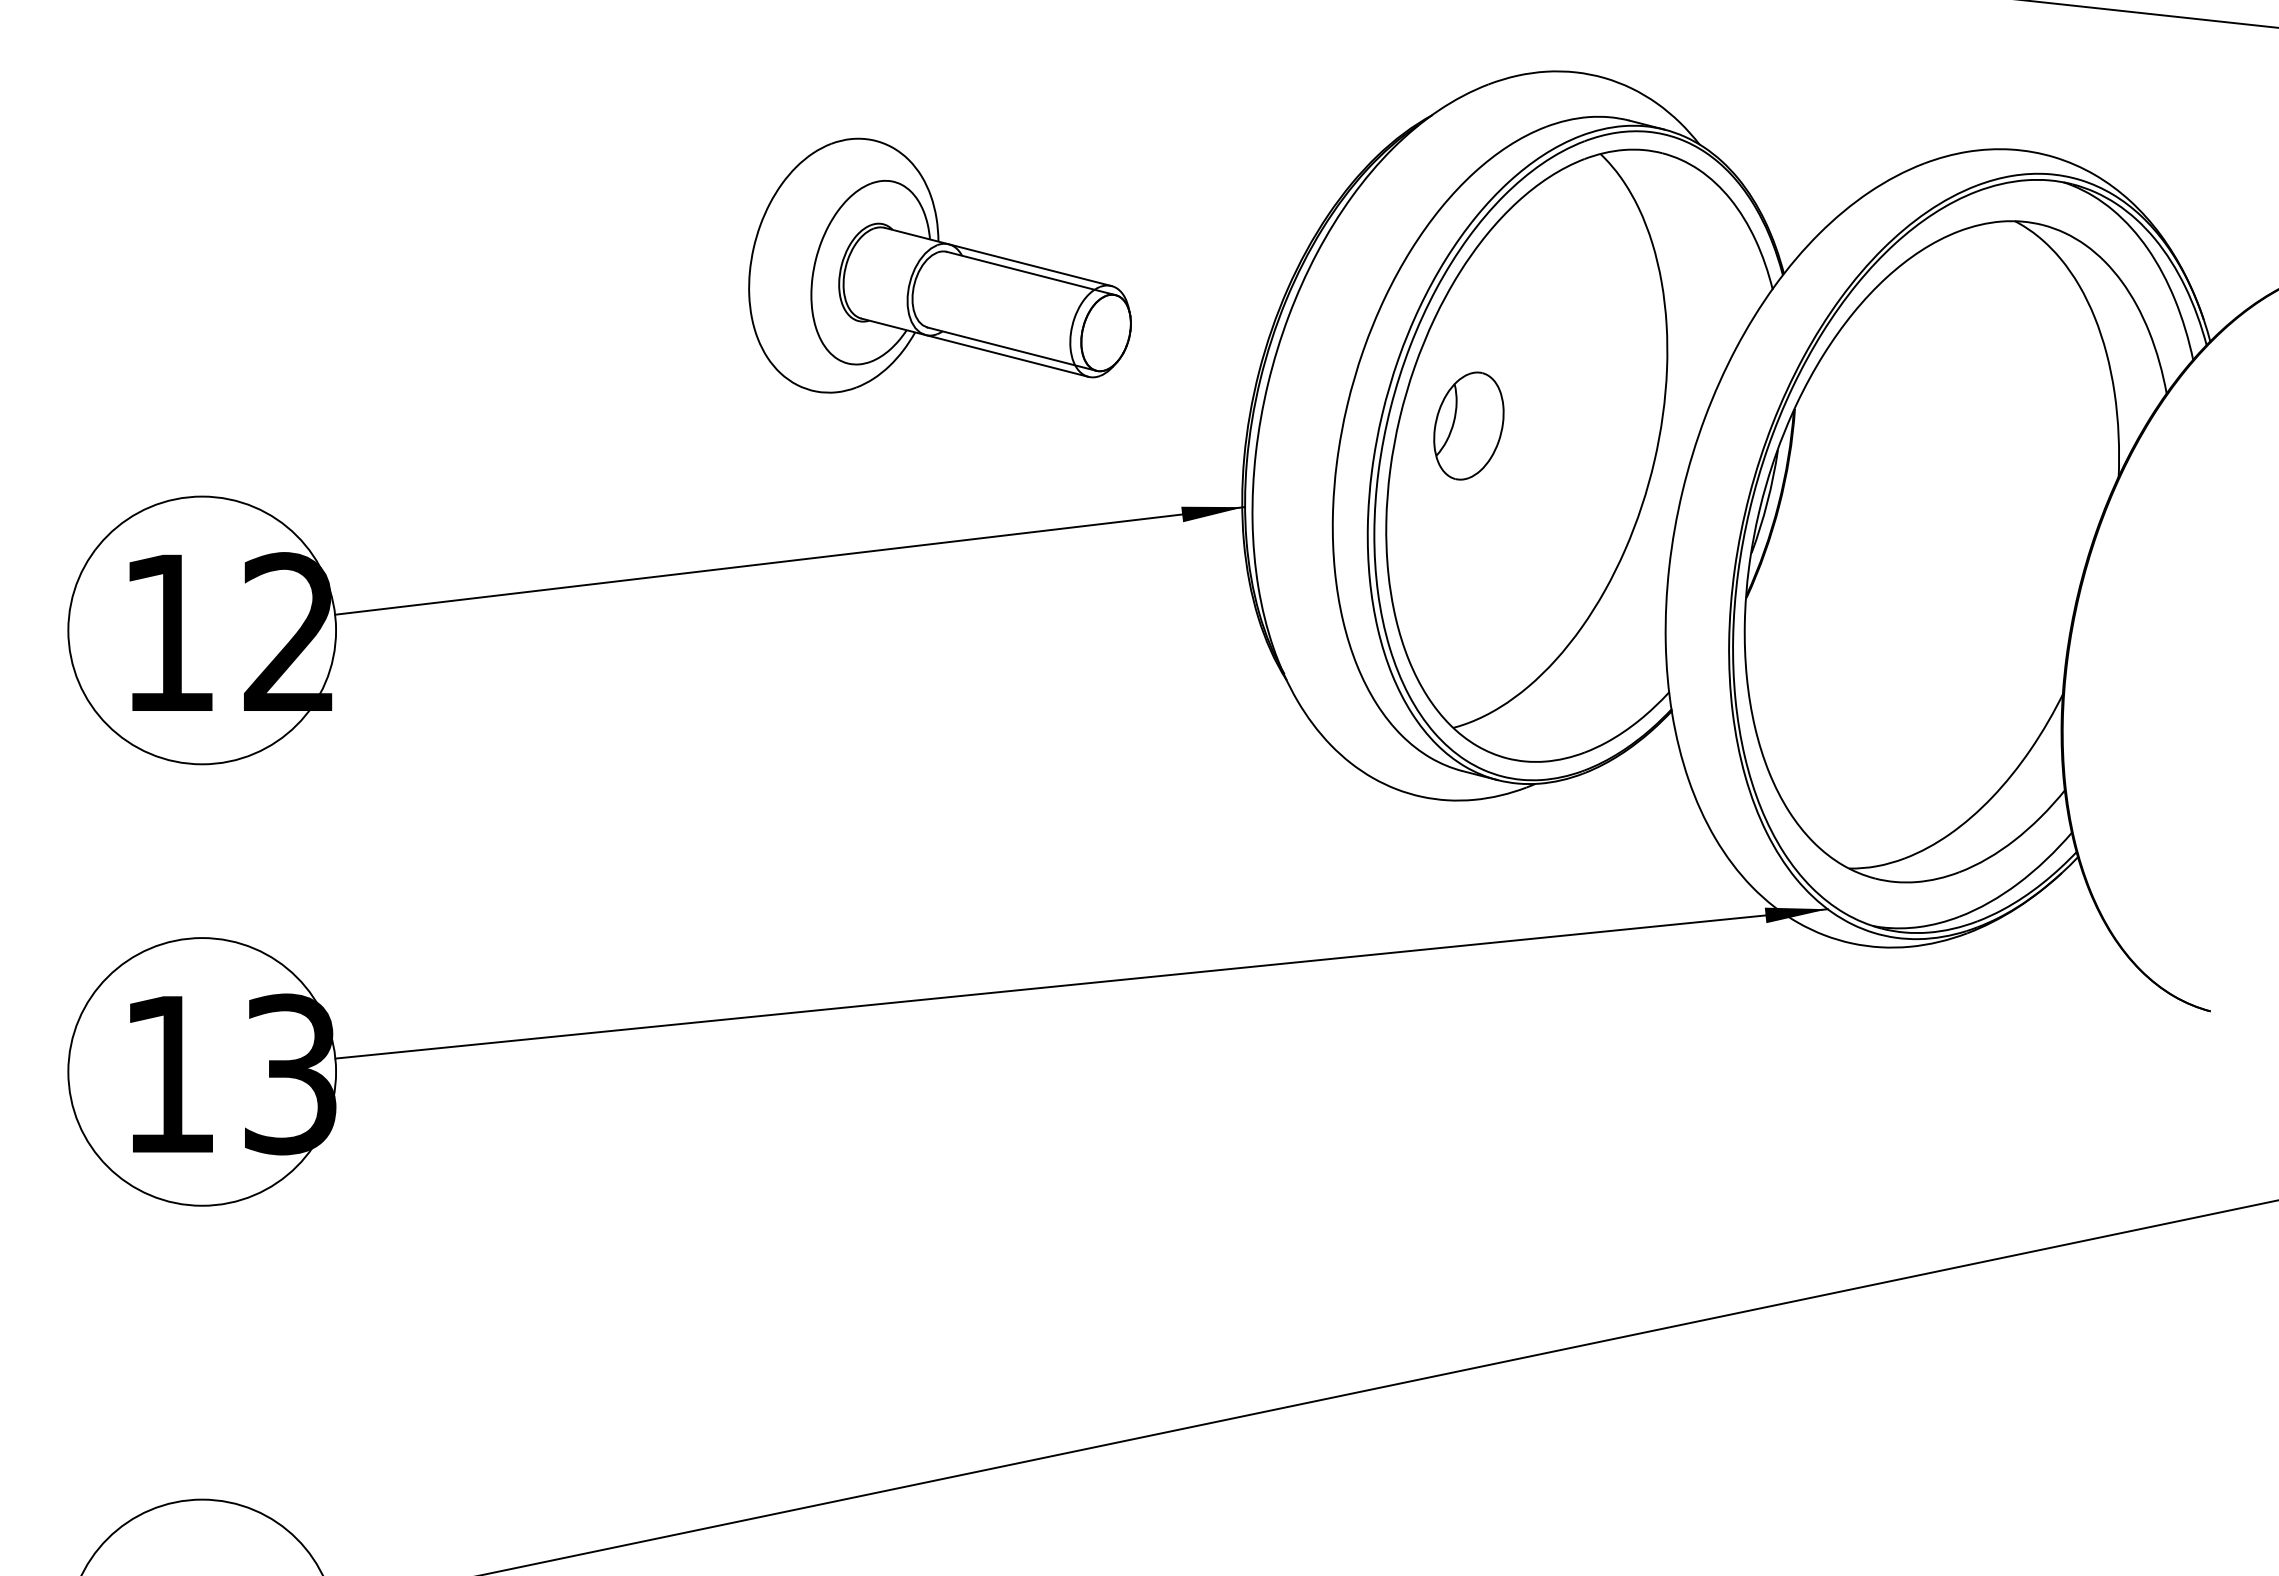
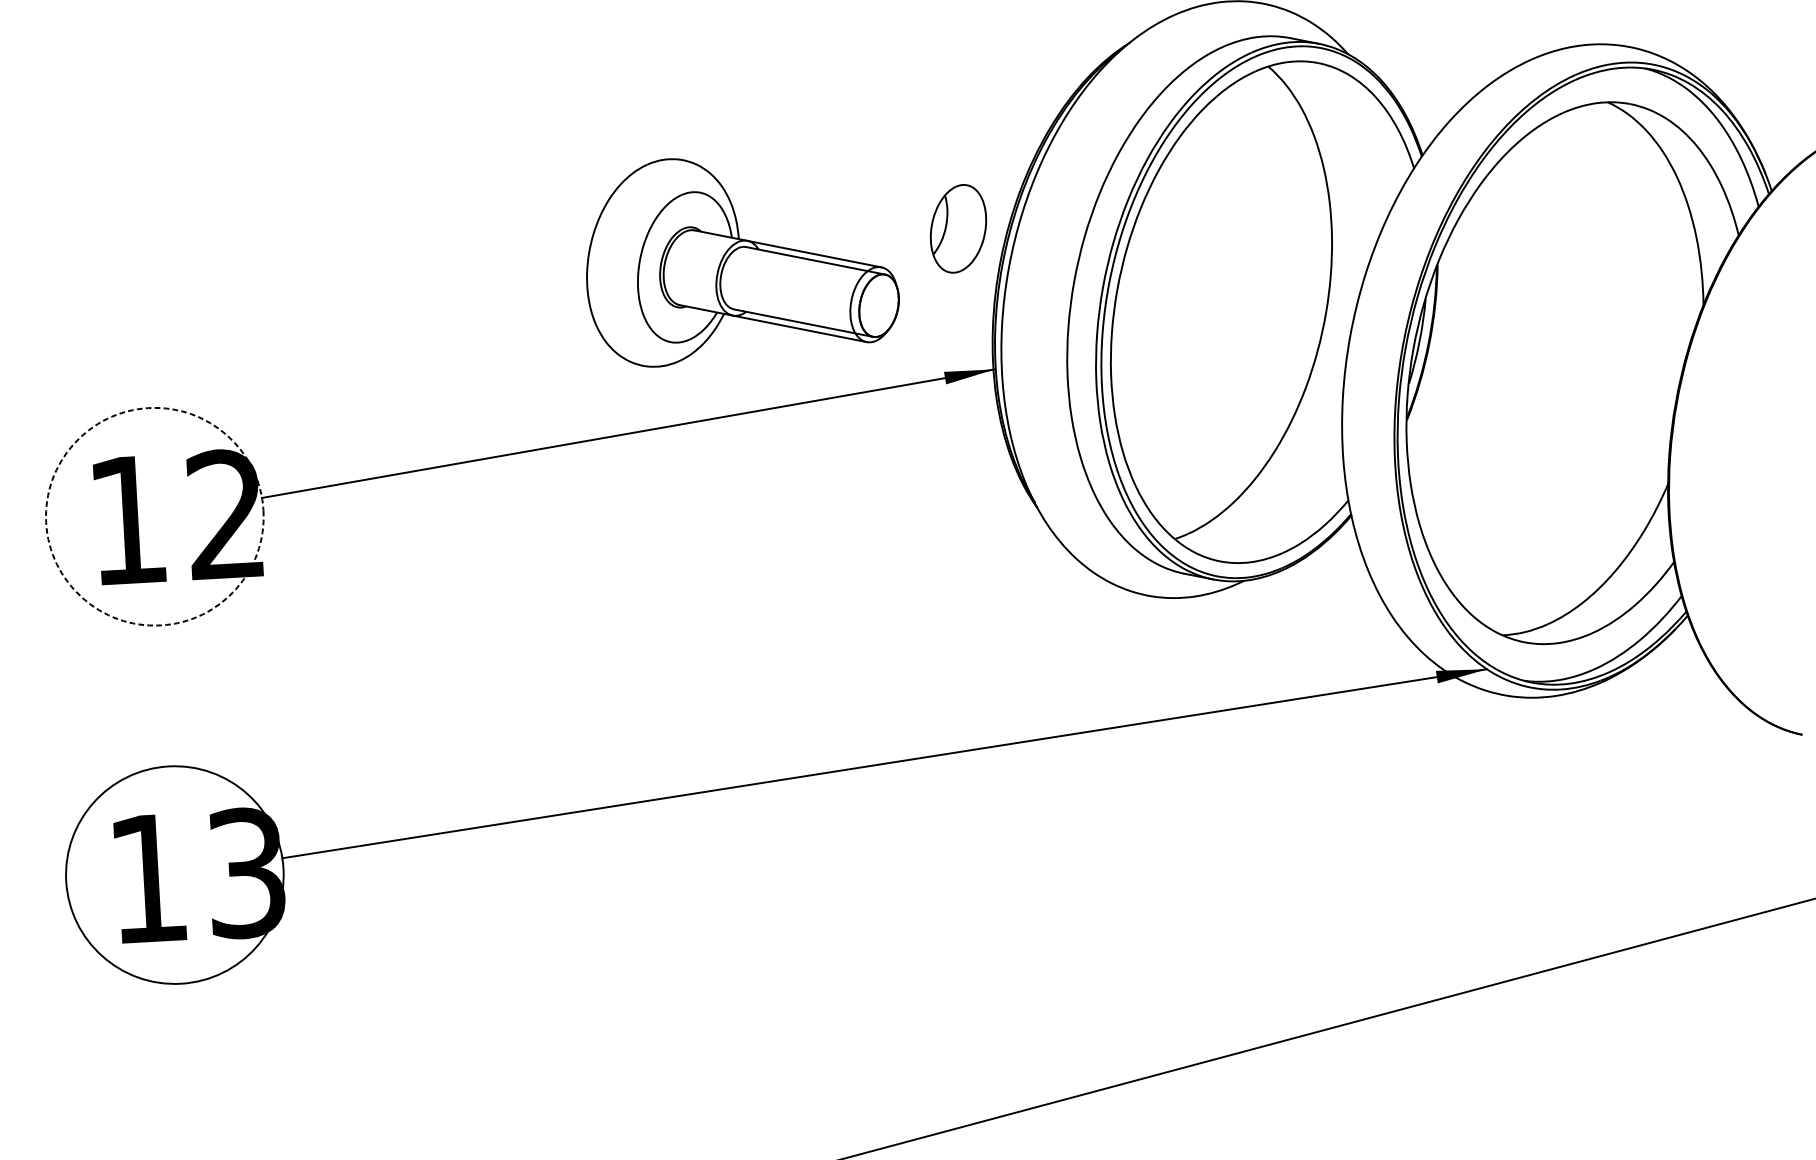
part: (939, 265) -> (740, 258), moved
part: (1468, 425) -> (958, 228), moved
circle: (202, 630) -> (155, 516), solid -> dashed

